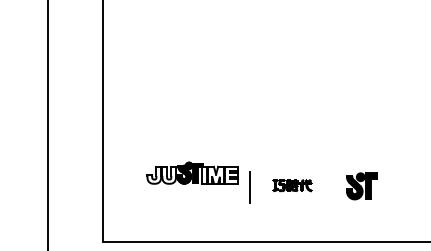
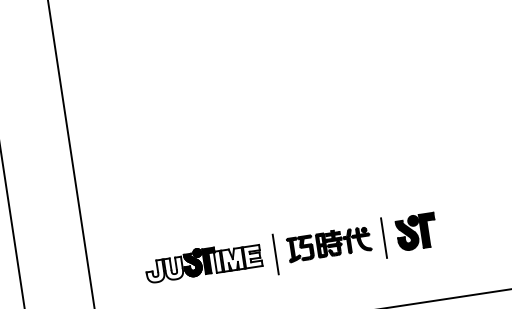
part: (192, 172) -> (202, 260), moved
part: (292, 185) -> (328, 244), size x1.67
line: (336, 186) -> (384, 237), added

